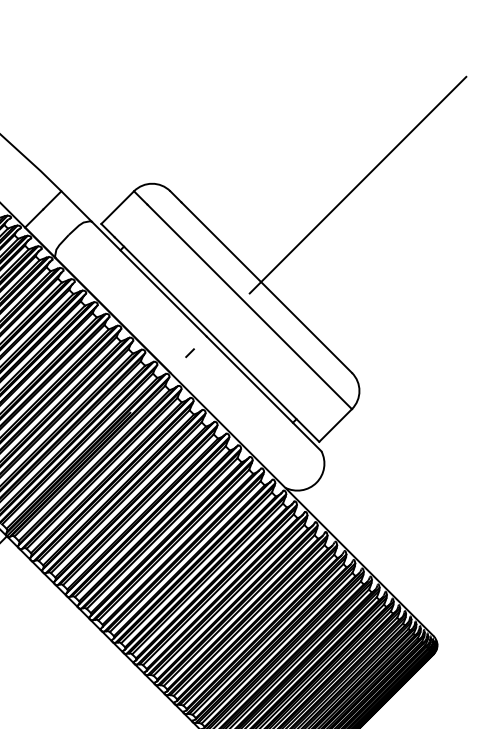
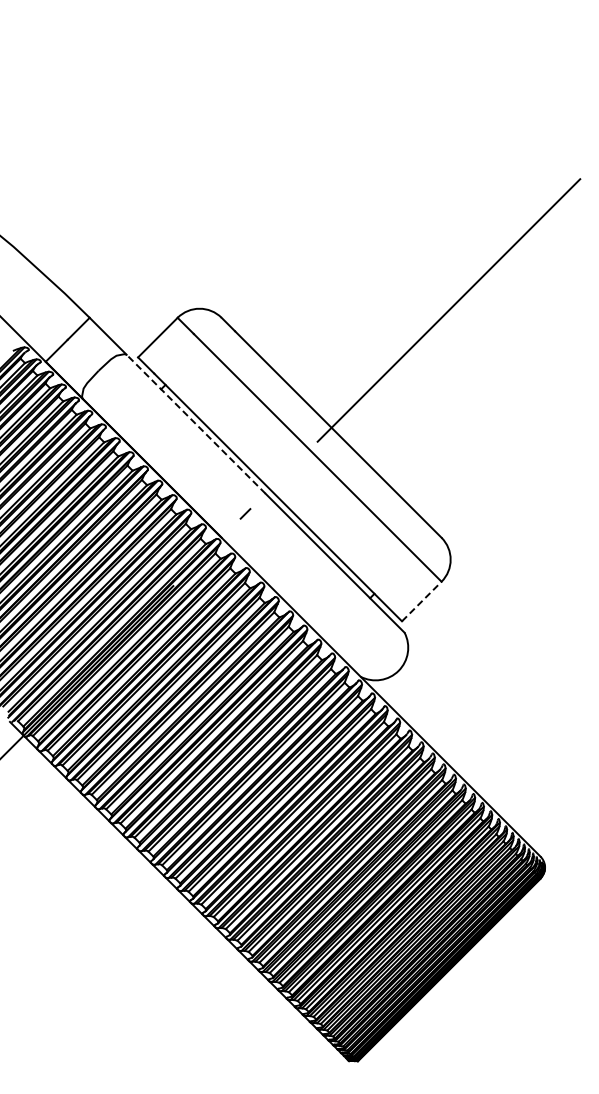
line: (148, 278) -> (195, 423), solid -> dashed
line: (335, 425) -> (421, 601), solid -> dashed

